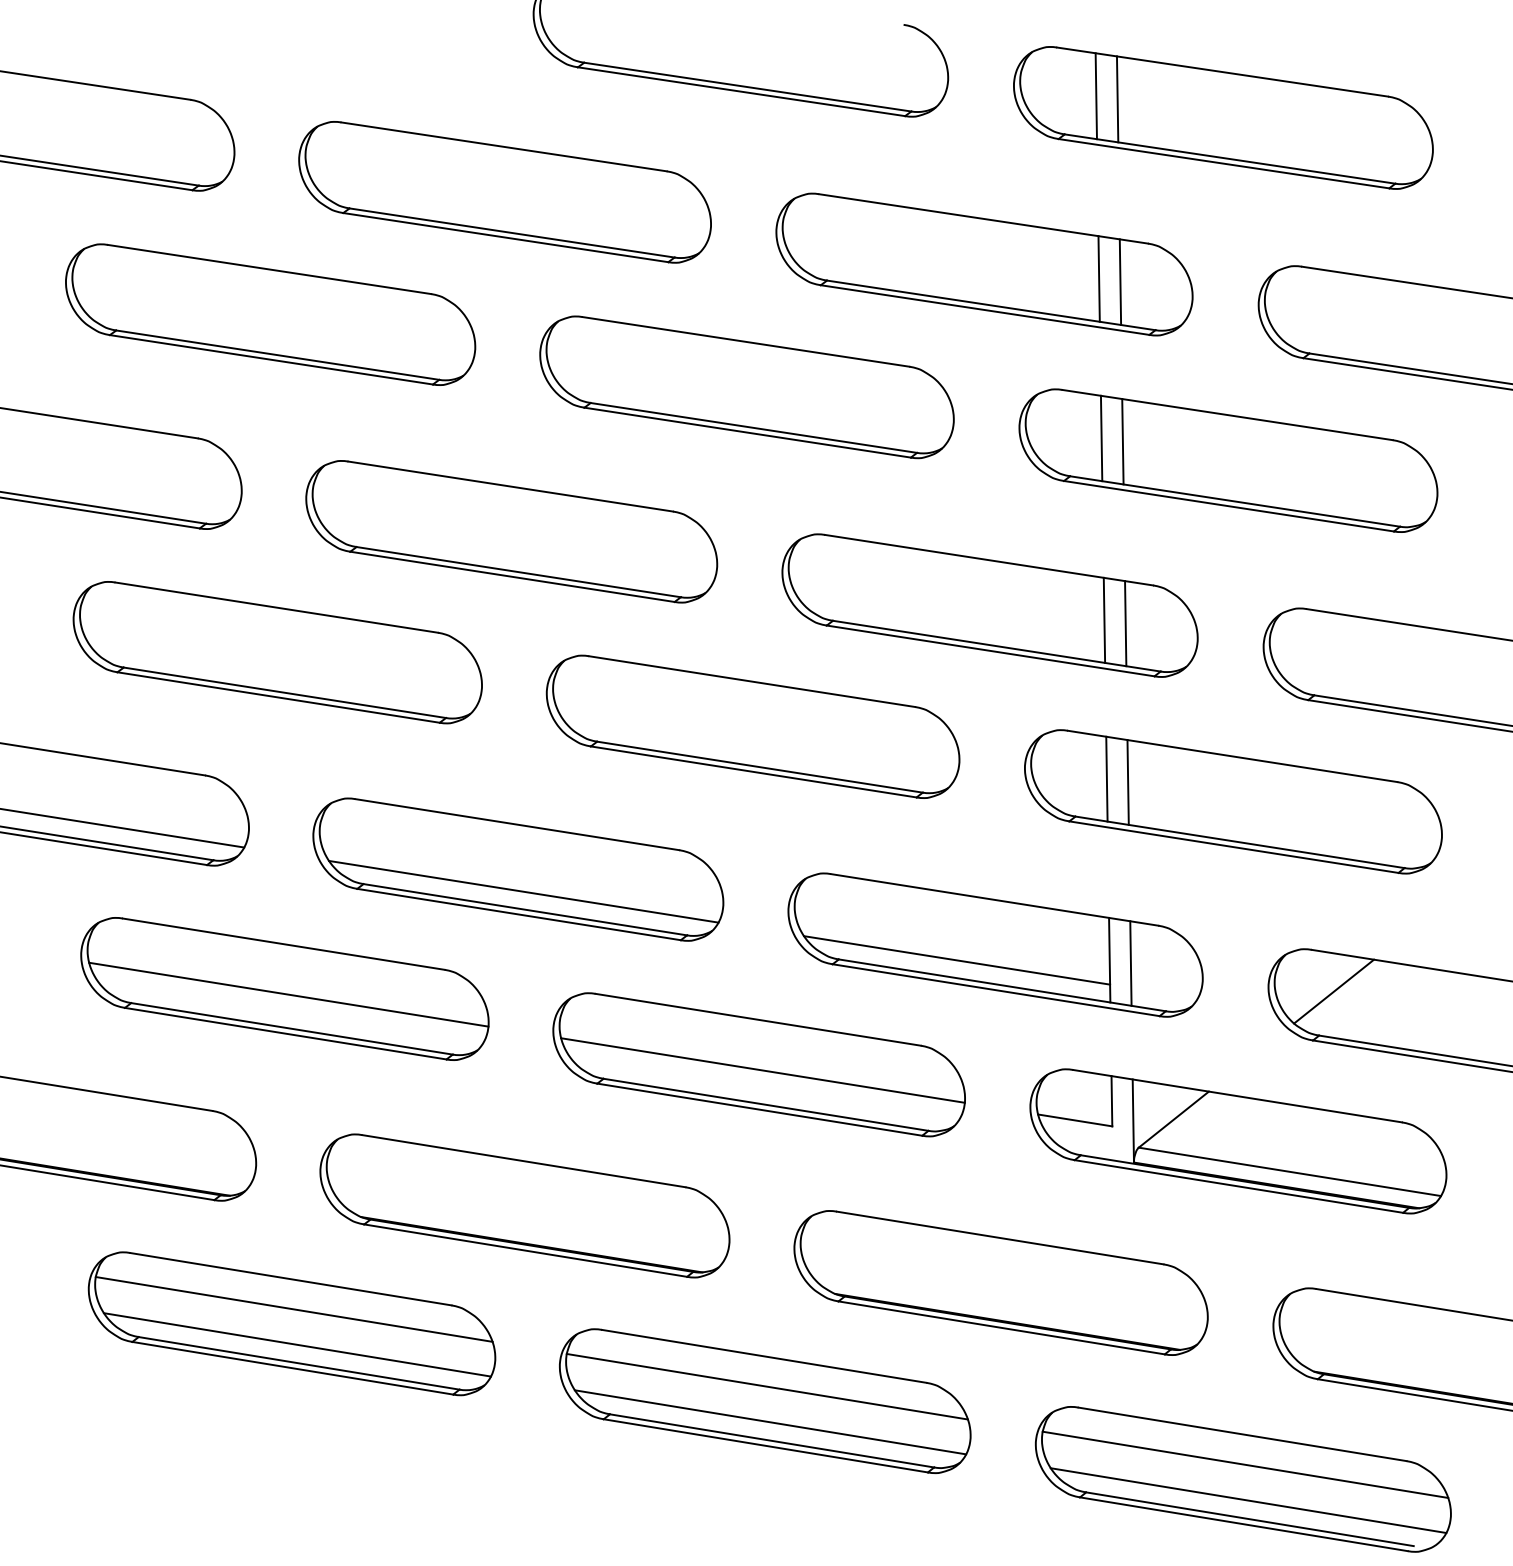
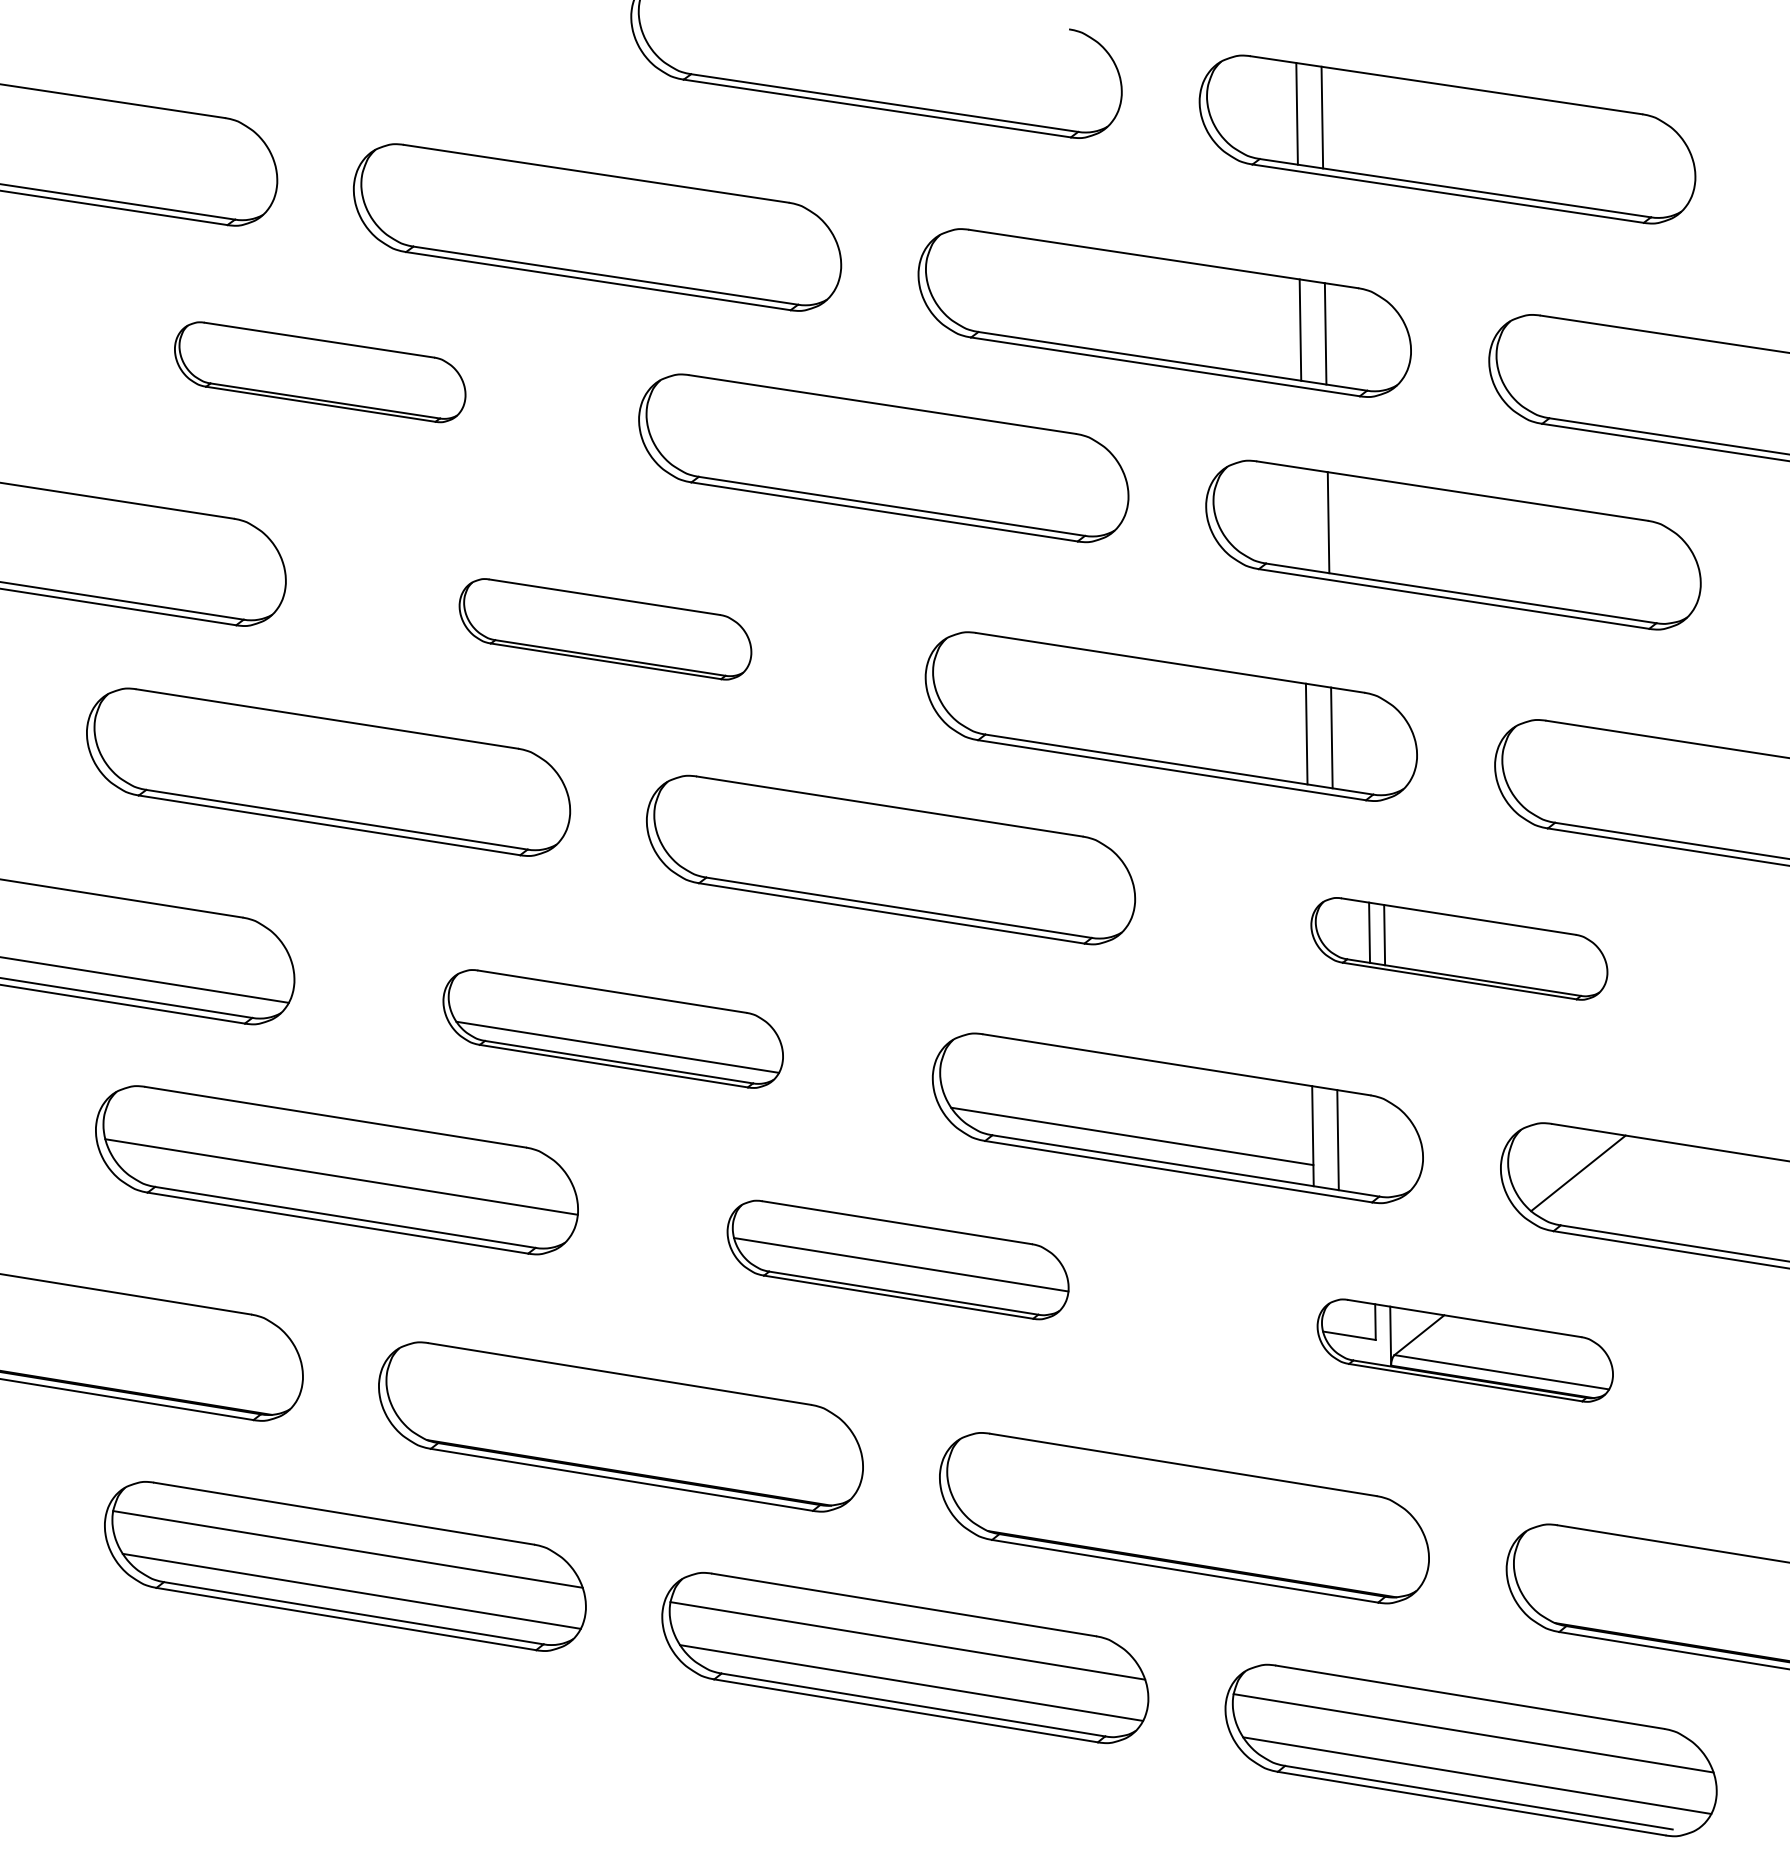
part: (270, 314) -> (319, 372), size x0.6
line: (1101, 438) -> (1303, 518), removed
part: (511, 531) -> (605, 628), size x0.6
part: (1233, 801) -> (1459, 948), size x0.6
part: (518, 869) -> (613, 1028), size x0.7
part: (758, 1064) -> (897, 1259), size x0.7
part: (1238, 1141) -> (1465, 1350), size x0.6

